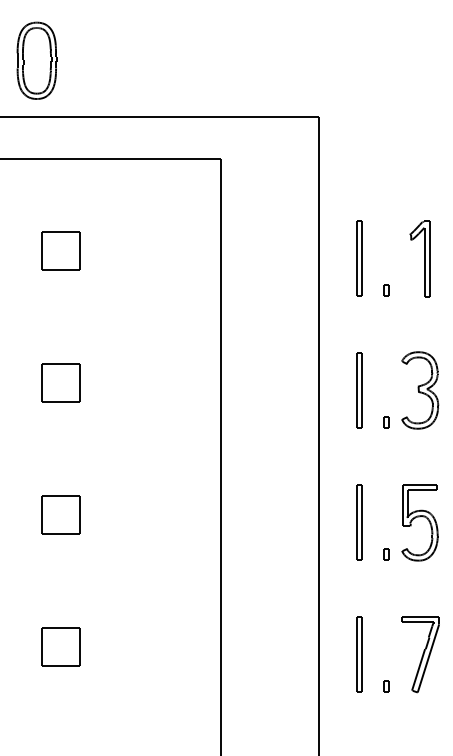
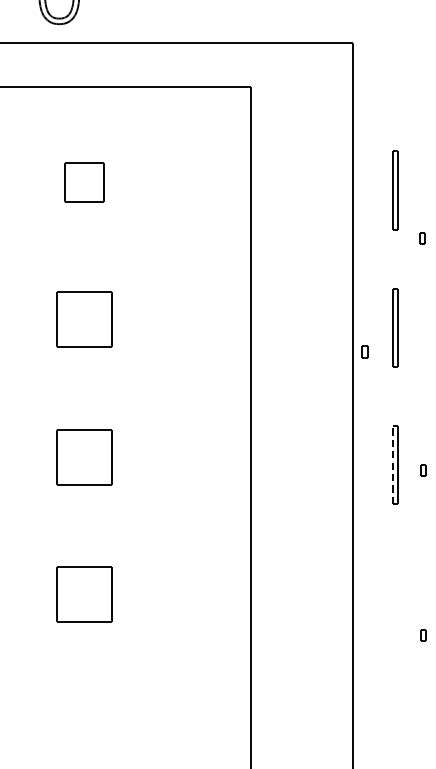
part: (386, 290) -> (422, 238), moved
part: (60, 382) -> (83, 319), size x1.4
part: (386, 422) -> (364, 351), moved
part: (60, 514) -> (83, 456), size x1.4
line: (357, 522) -> (393, 464), solid -> dashed
part: (386, 554) -> (423, 470), moved
part: (60, 646) -> (83, 593), size x1.4
part: (359, 654) -> (395, 602), removed

